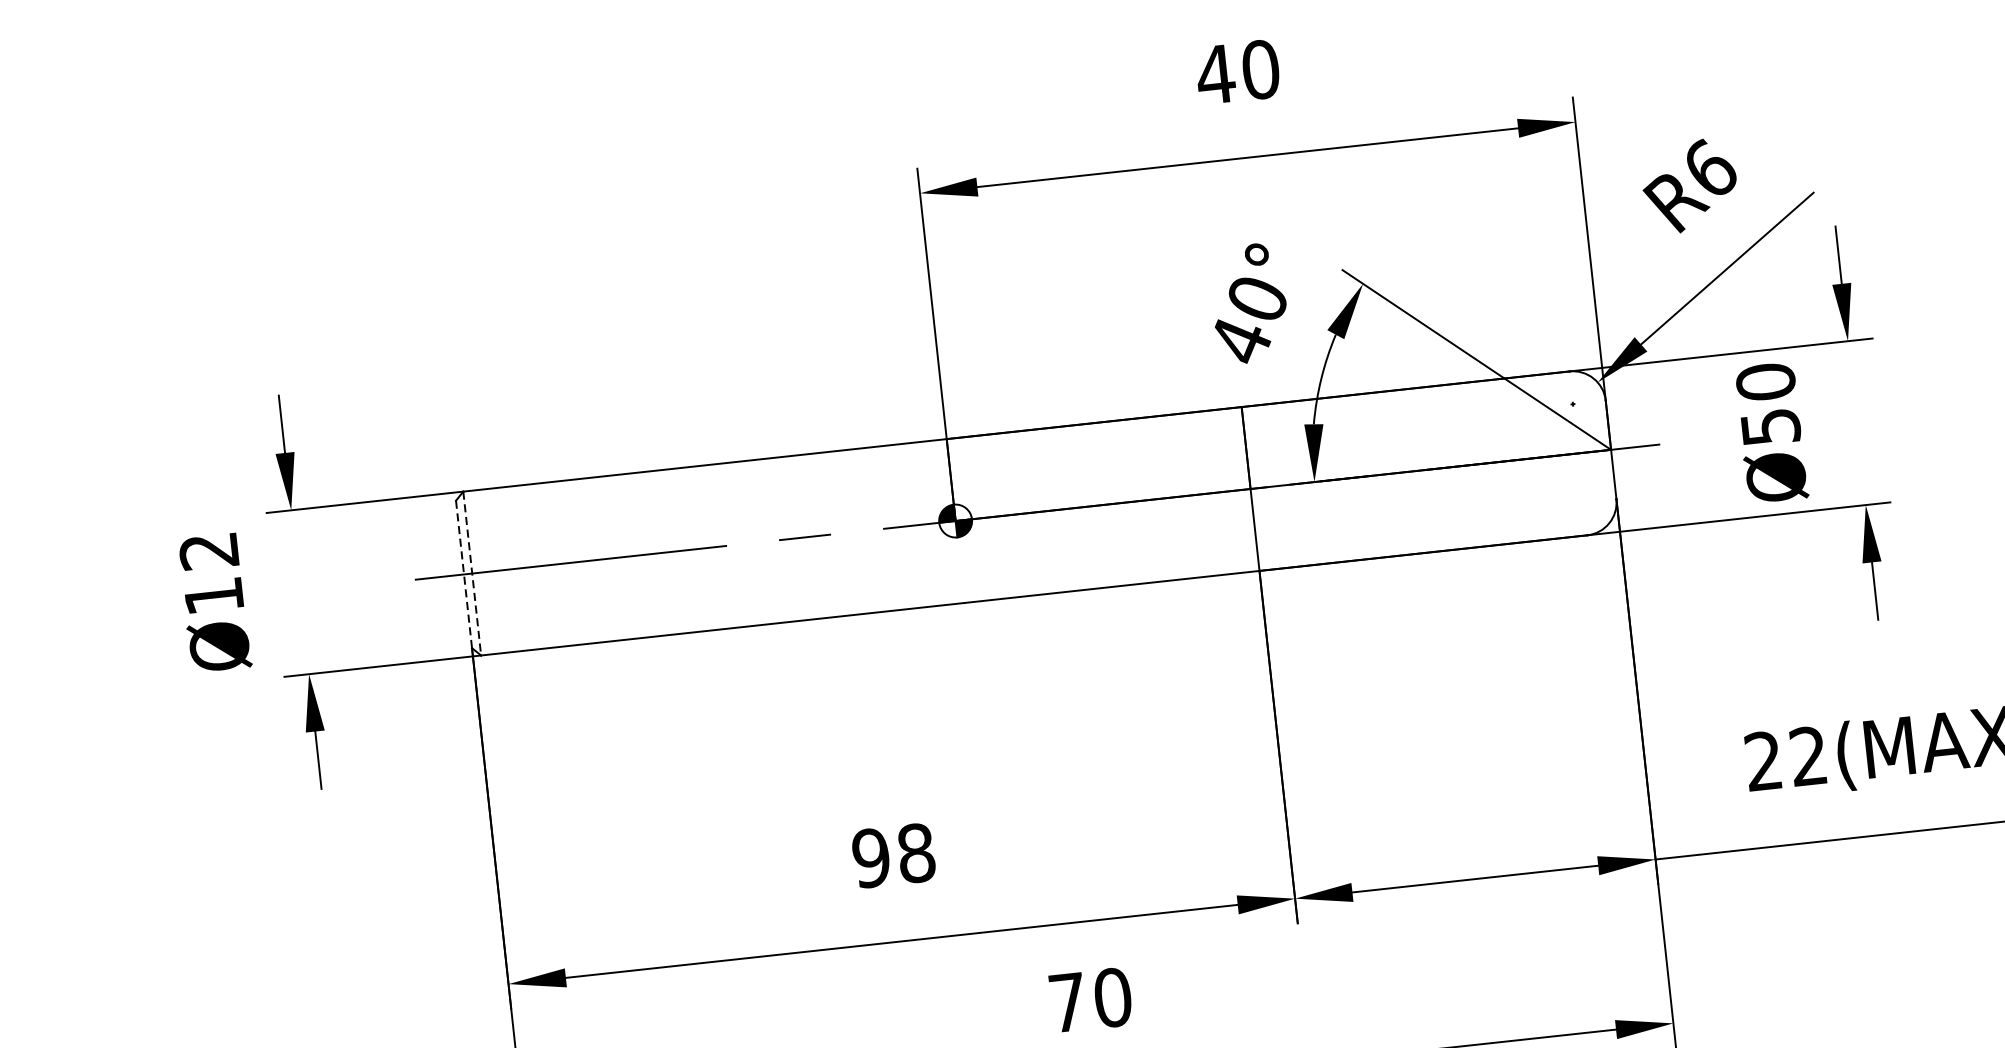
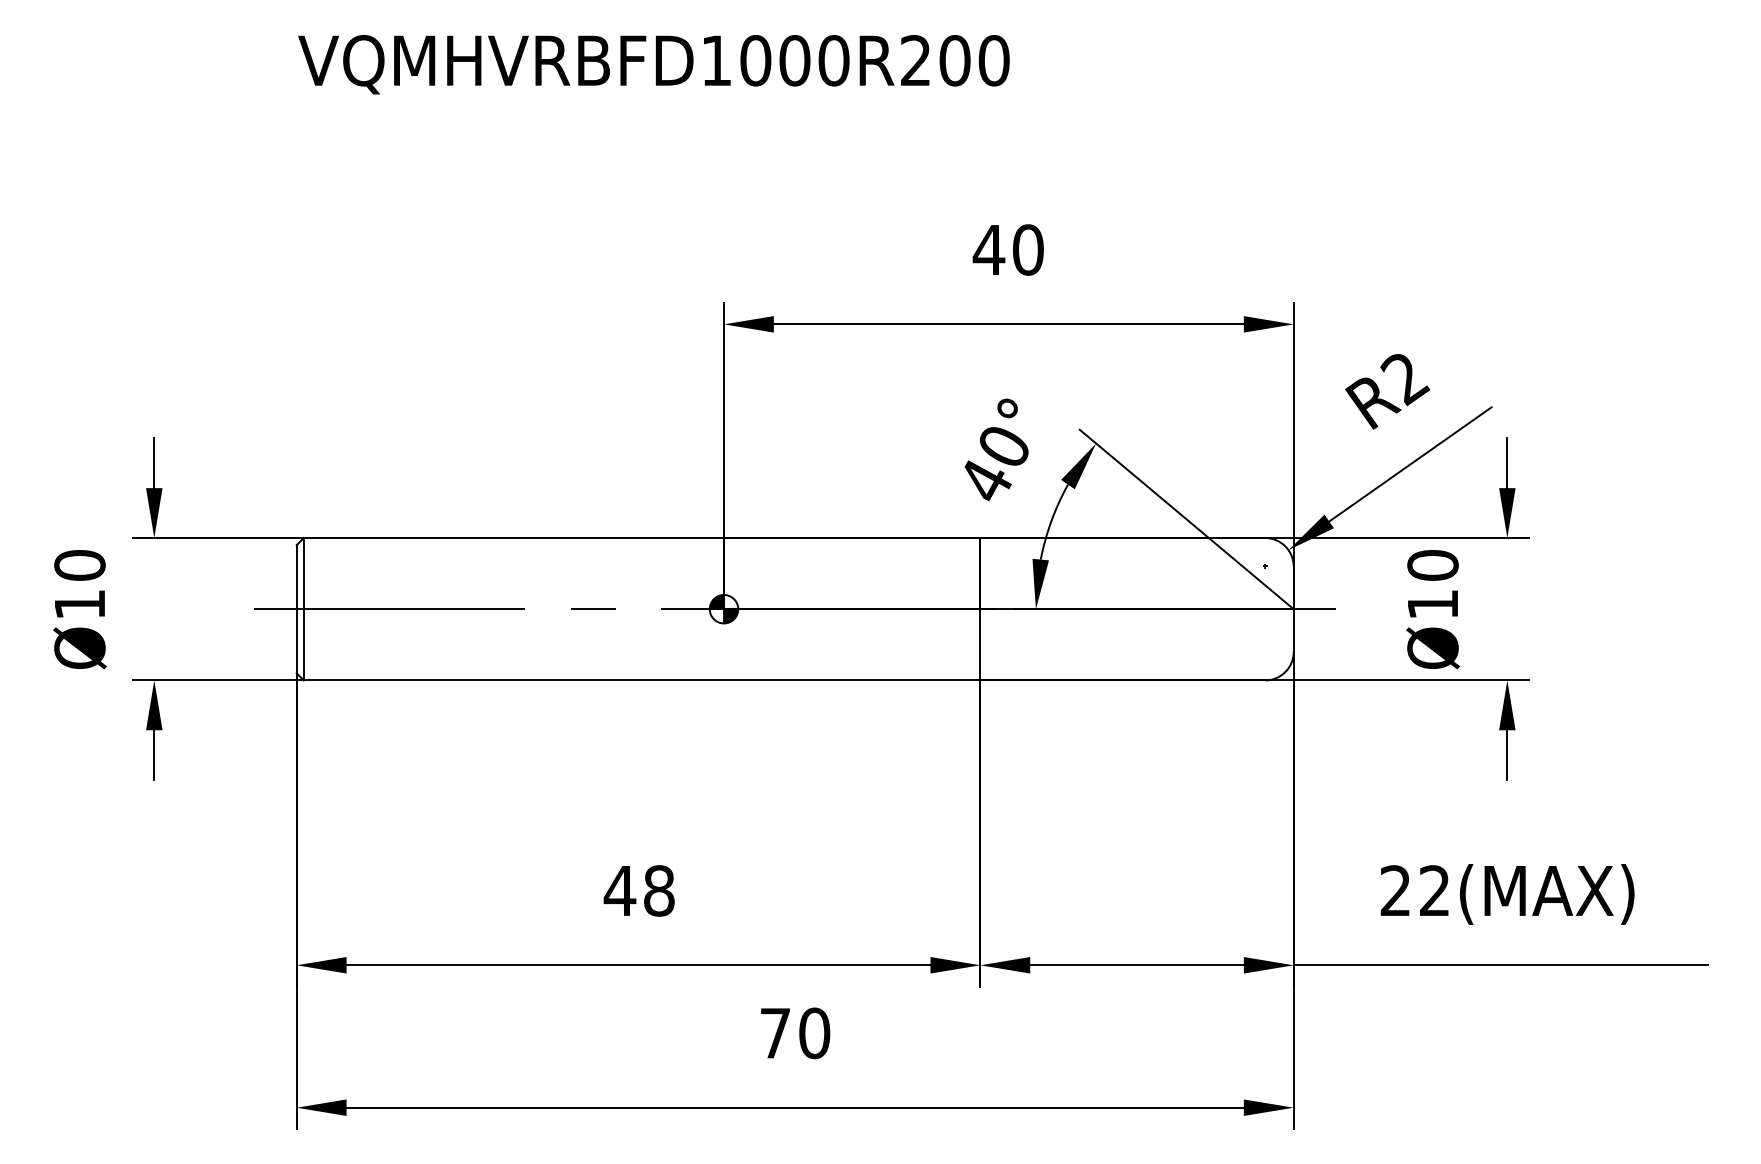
text: (1710, 170) -> (1405, 378), R6 -> R2
text: (1771, 426) -> (1433, 604), Ø50 -> Ø10
text: (208, 551) -> (79, 565), Ø12 -> Ø10
line: (471, 573) -> (303, 609), dashed -> solid
line: (463, 574) -> (296, 609), dashed -> solid
text: (870, 857) -> (619, 890), 98 -> 48

